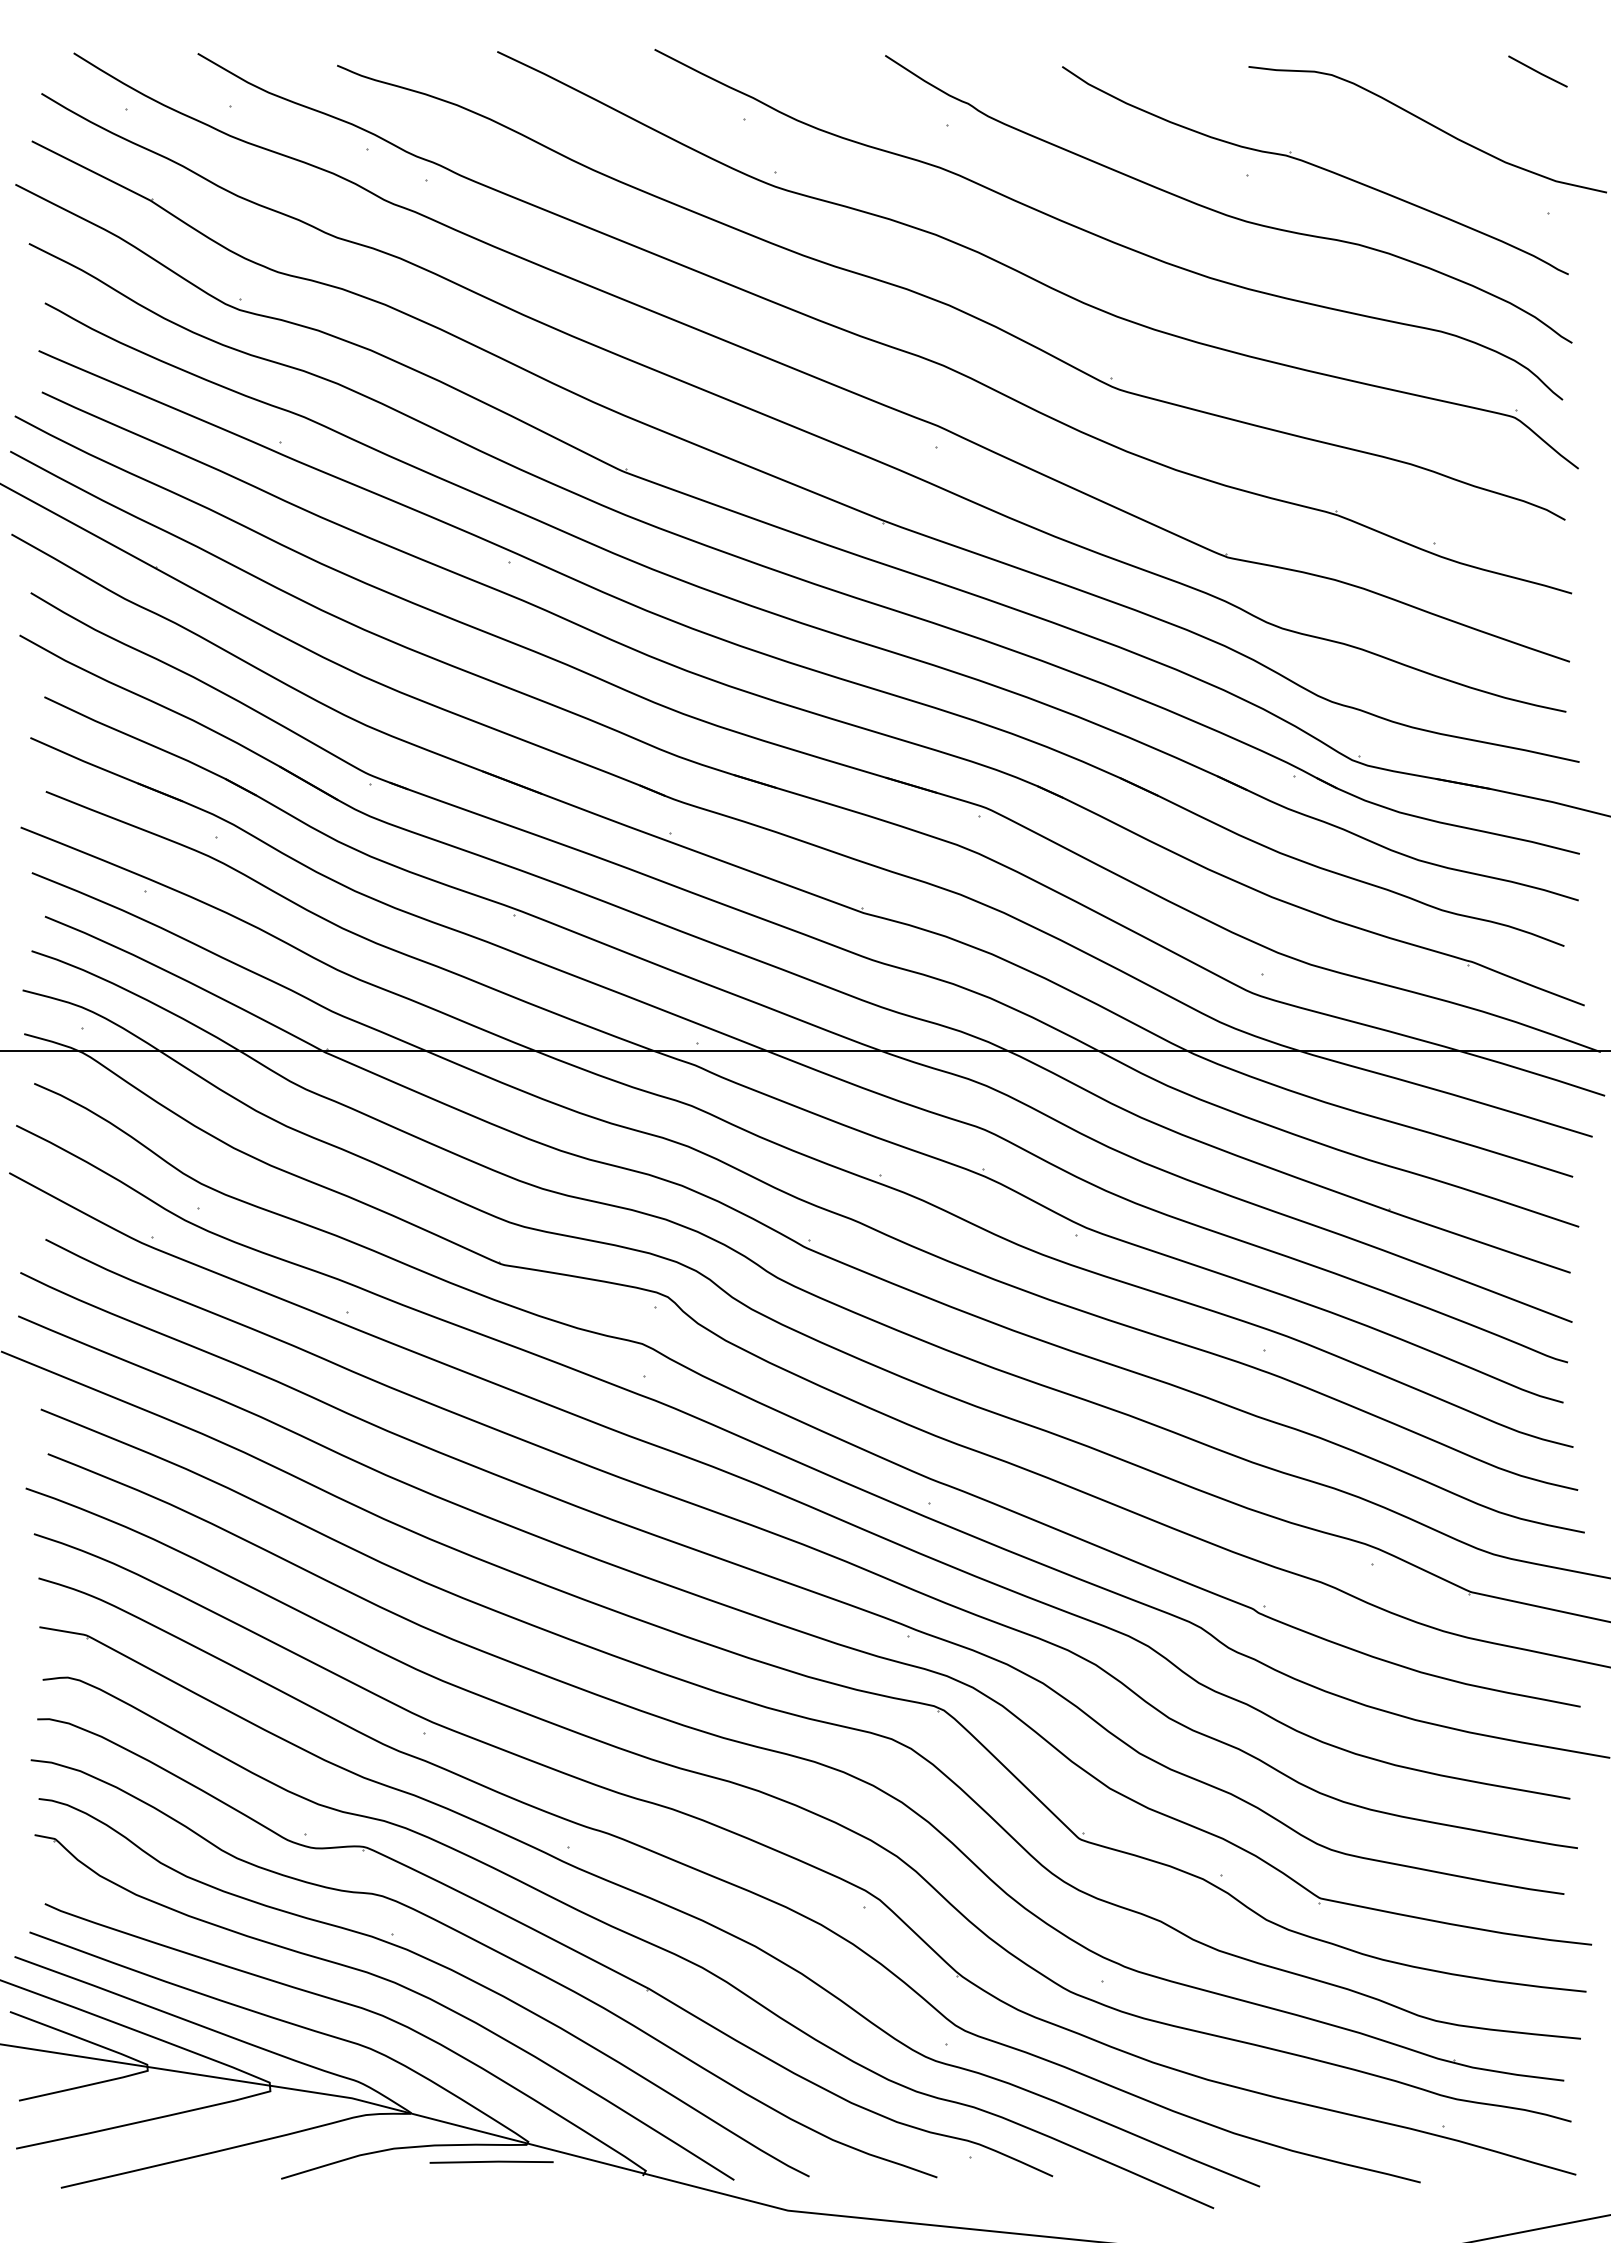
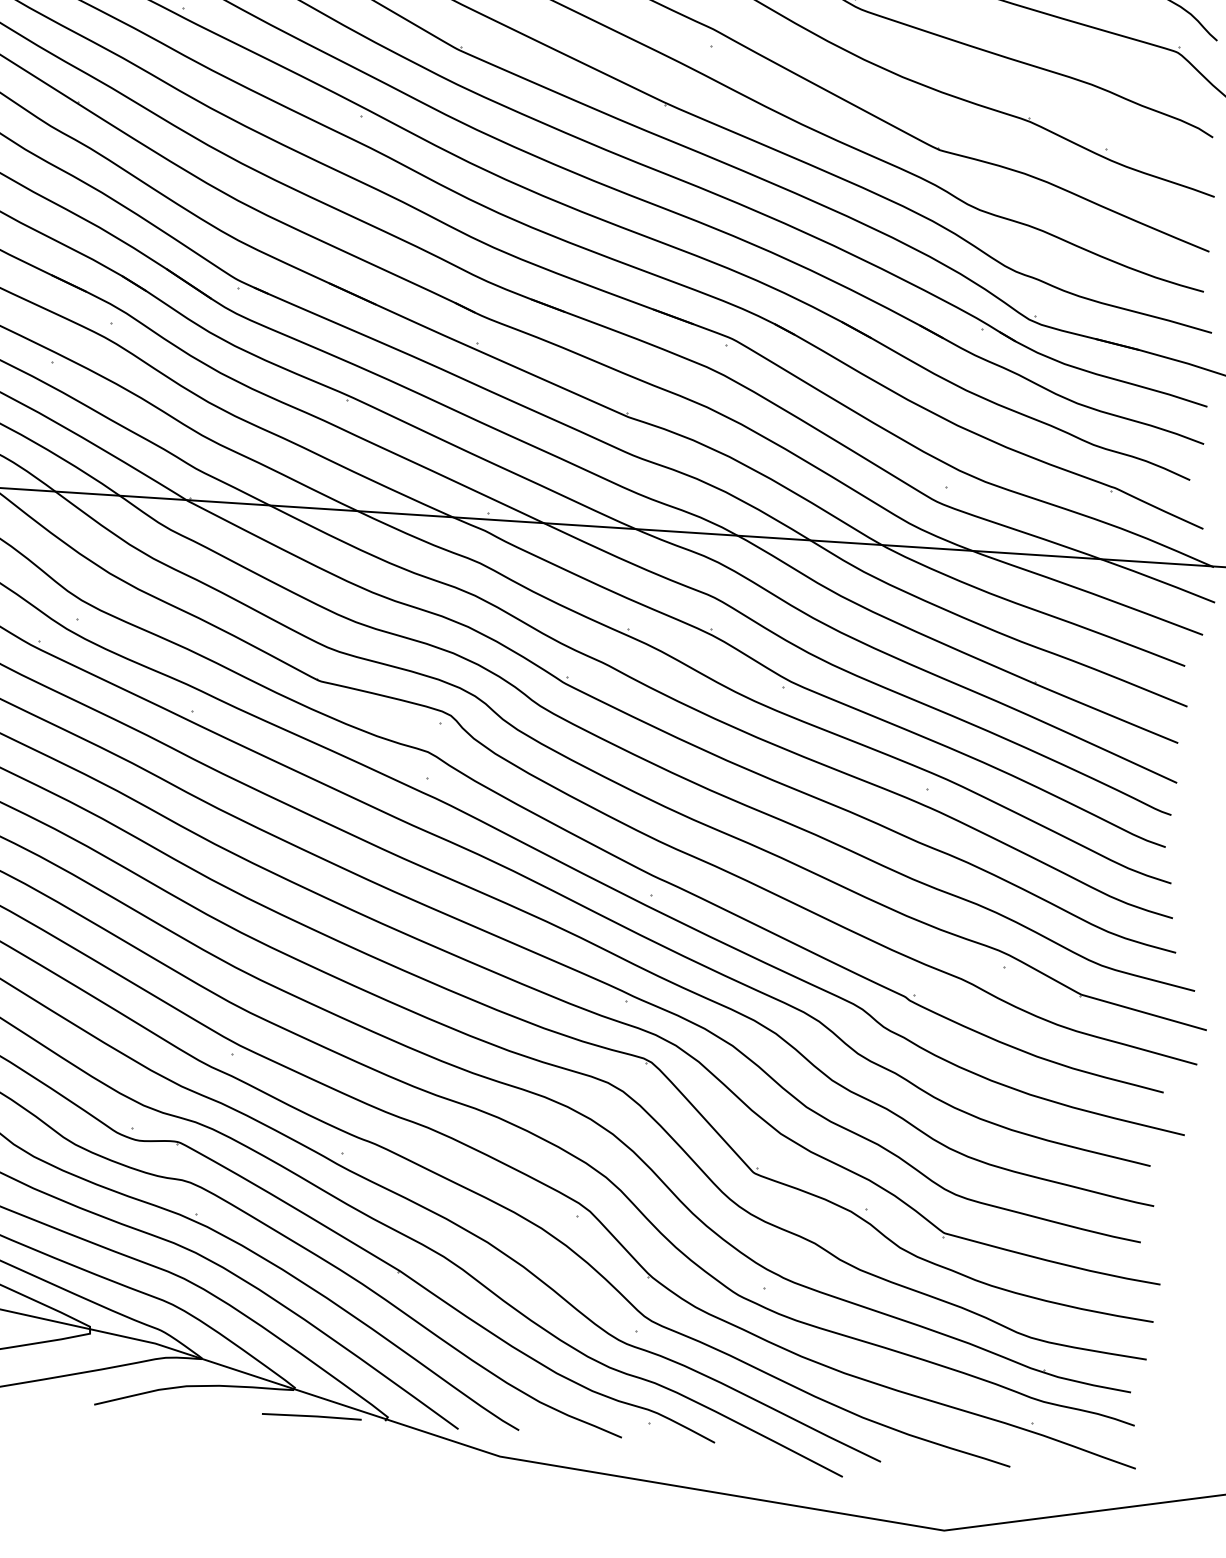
line: (491, 2161) -> (311, 1416), moved

